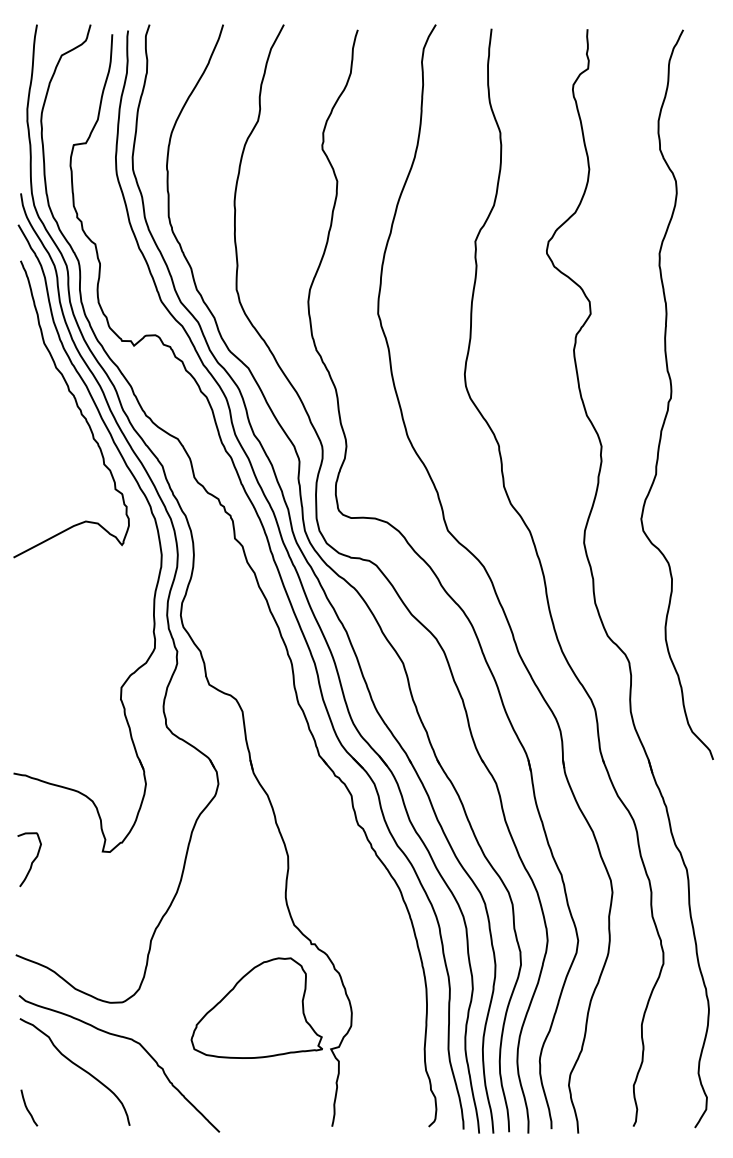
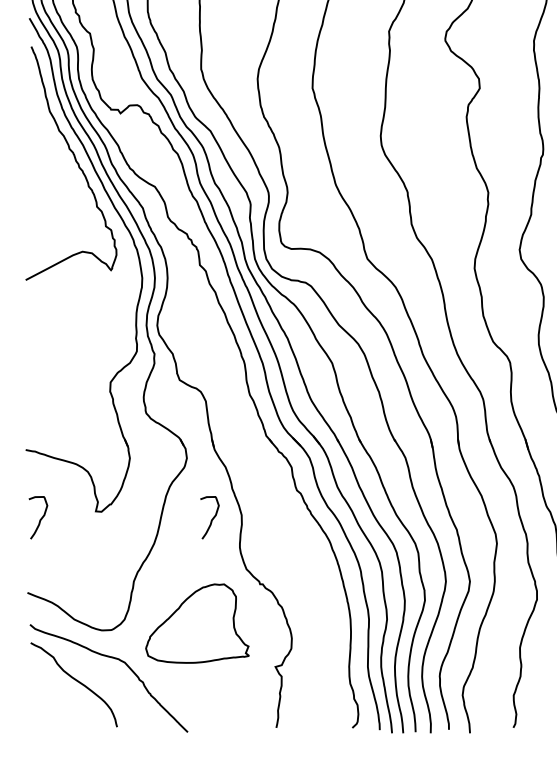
curve: (250, 860) -> (212, 518), added
part: (256, 1007) -> (197, 623), moved
curve: (27, 1107) -> (36, 712), removed

